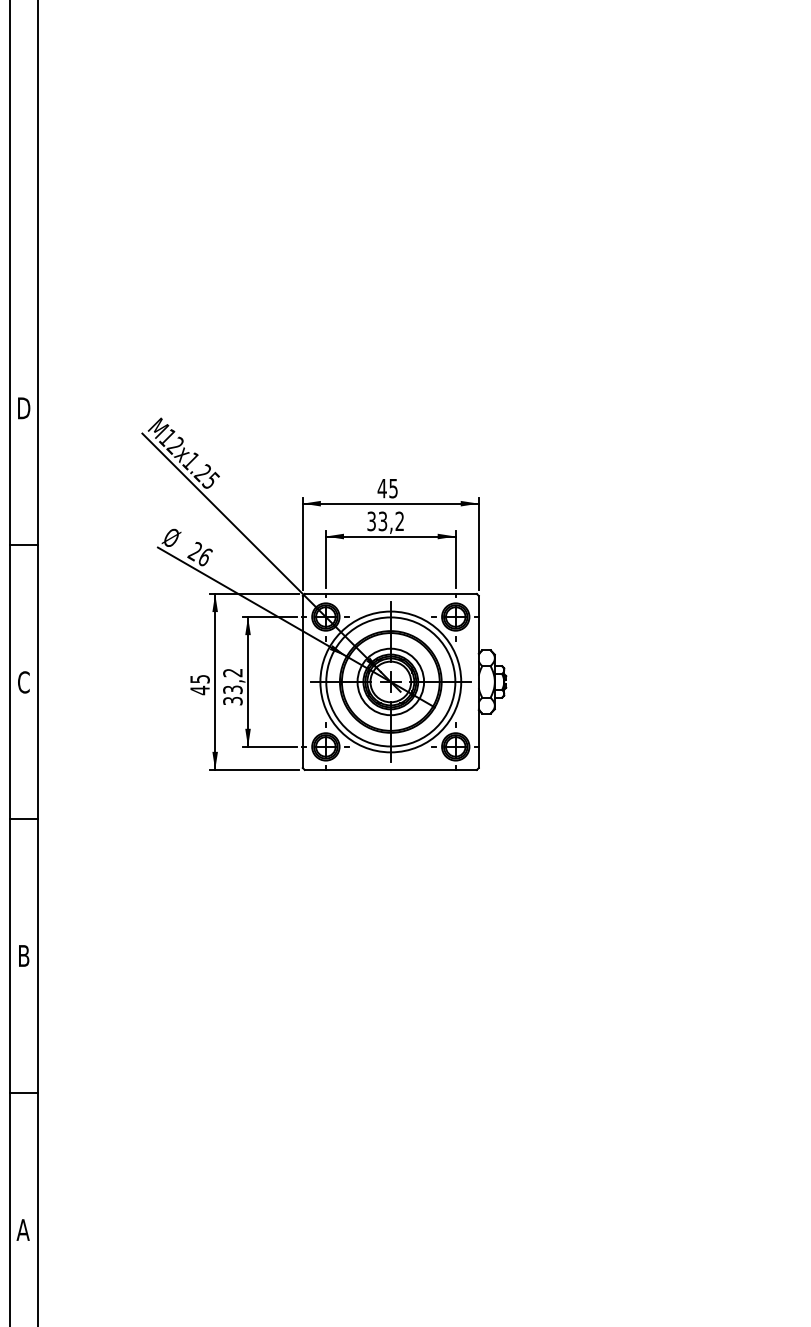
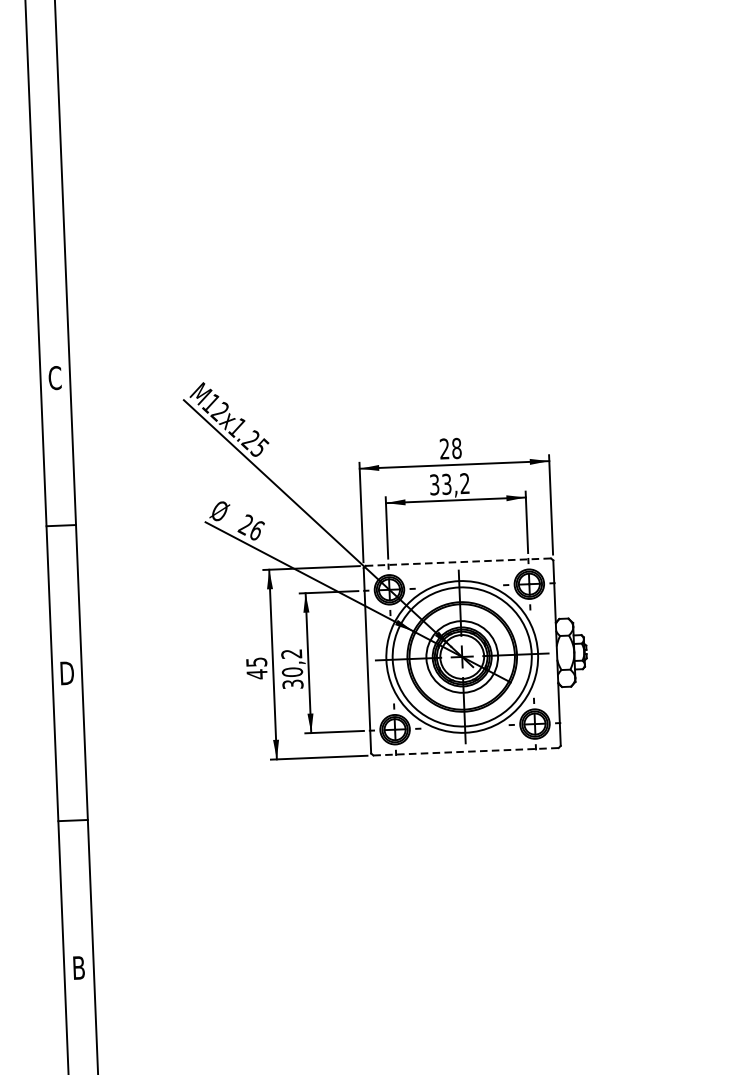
text: (24, 408) -> (55, 378), D -> C
text: (387, 488) -> (450, 448), 45 -> 28
line: (391, 593) -> (459, 561), solid -> dashed
text: (24, 682) -> (67, 673), C -> D
text: (232, 689) -> (292, 671), 33,2 -> 30,2
line: (391, 769) -> (466, 751), solid -> dashed

